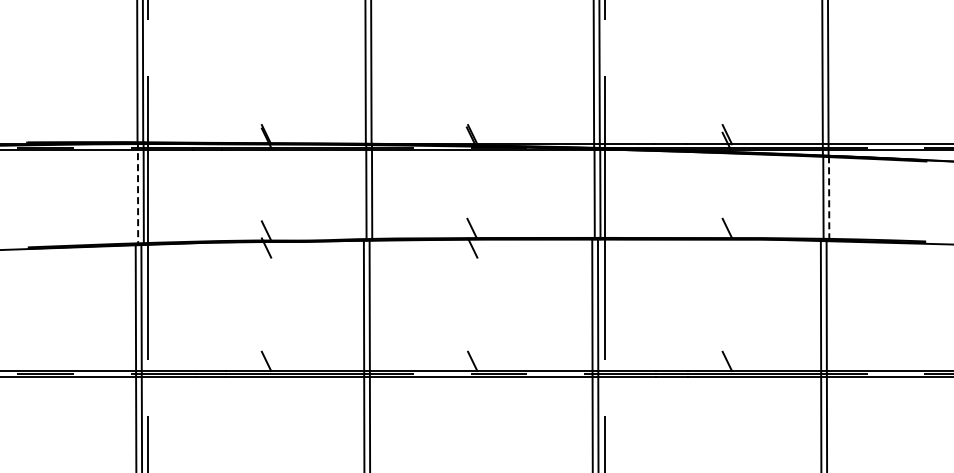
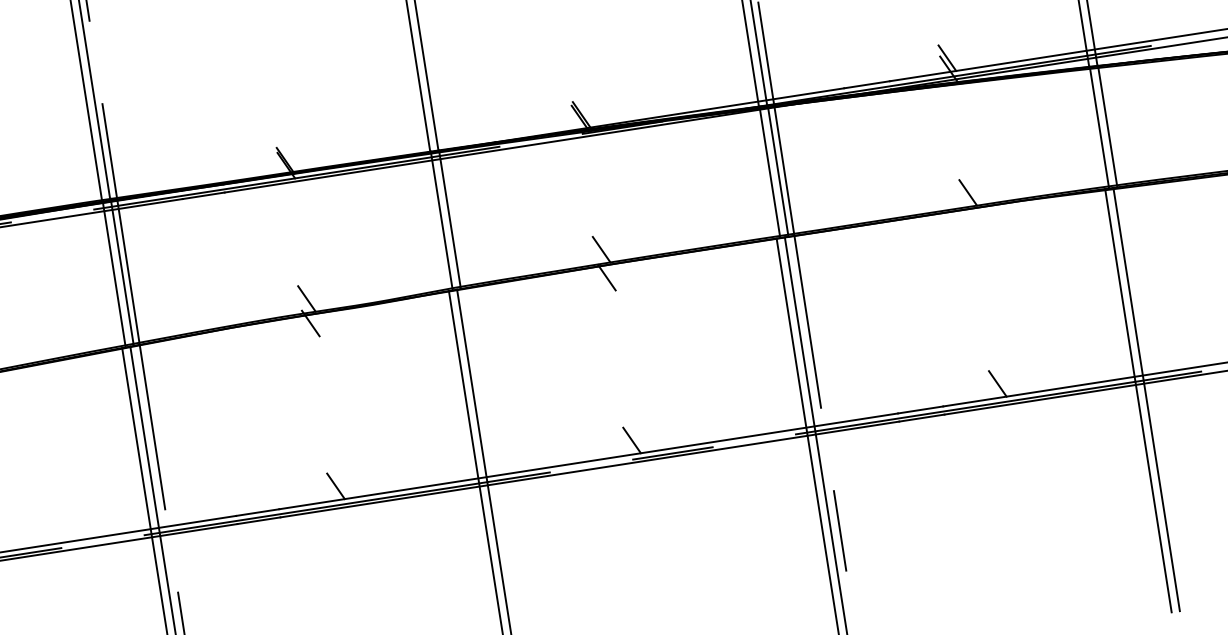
line: (138, 193) -> (114, 273), dashed -> solid
line: (829, 197) -> (1108, 125), dashed -> solid

